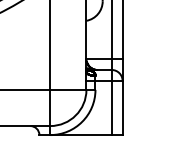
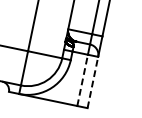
line: (111, 107) -> (82, 79), solid -> dashed
line: (122, 107) -> (92, 82), solid -> dashed

